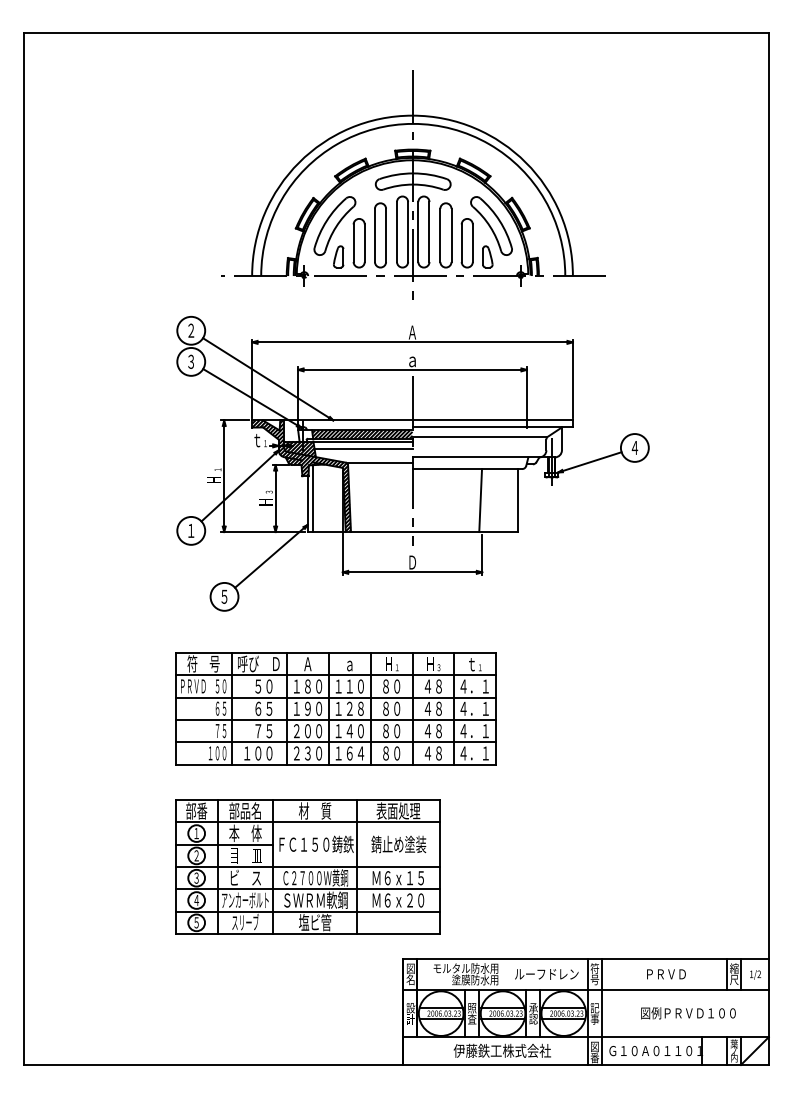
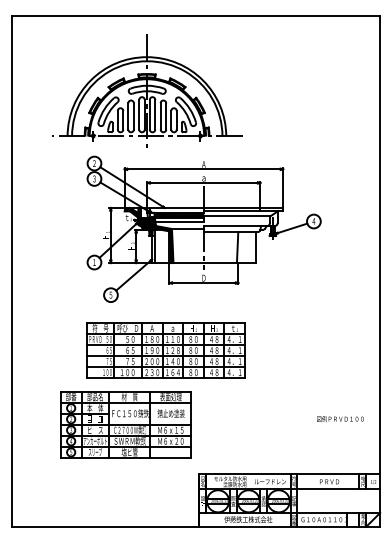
part: (413, 183) -> (147, 90), moved
part: (306, 866) -> (125, 424), moved
text: (688, 1014) -> (340, 419), moved

